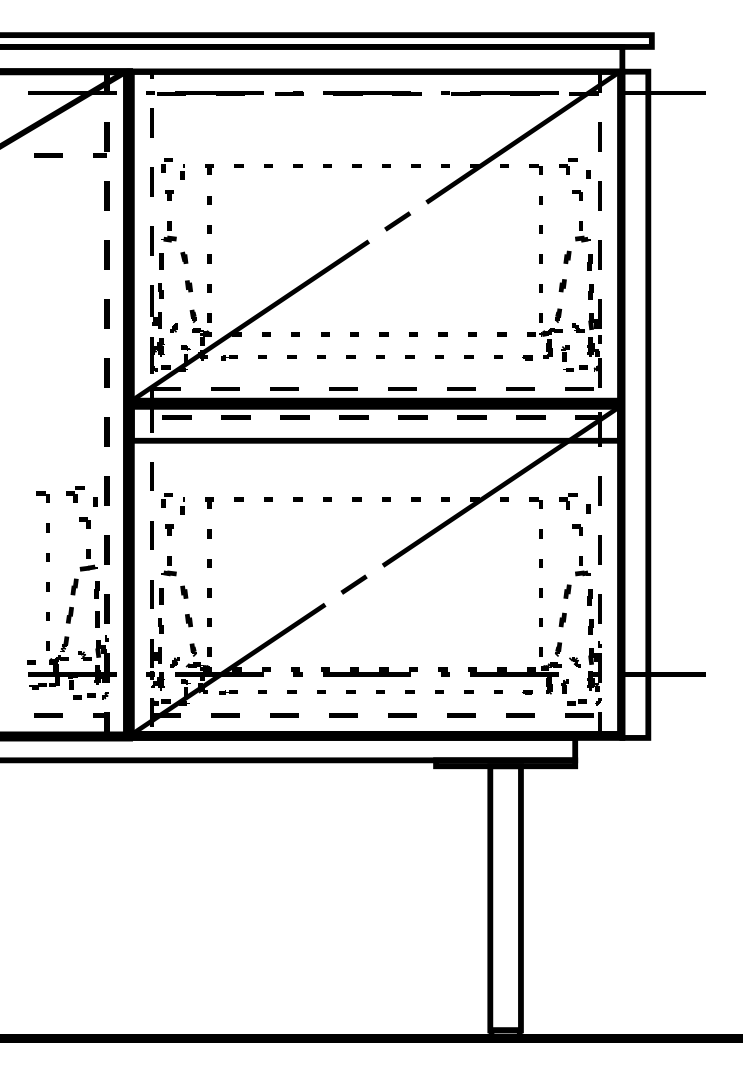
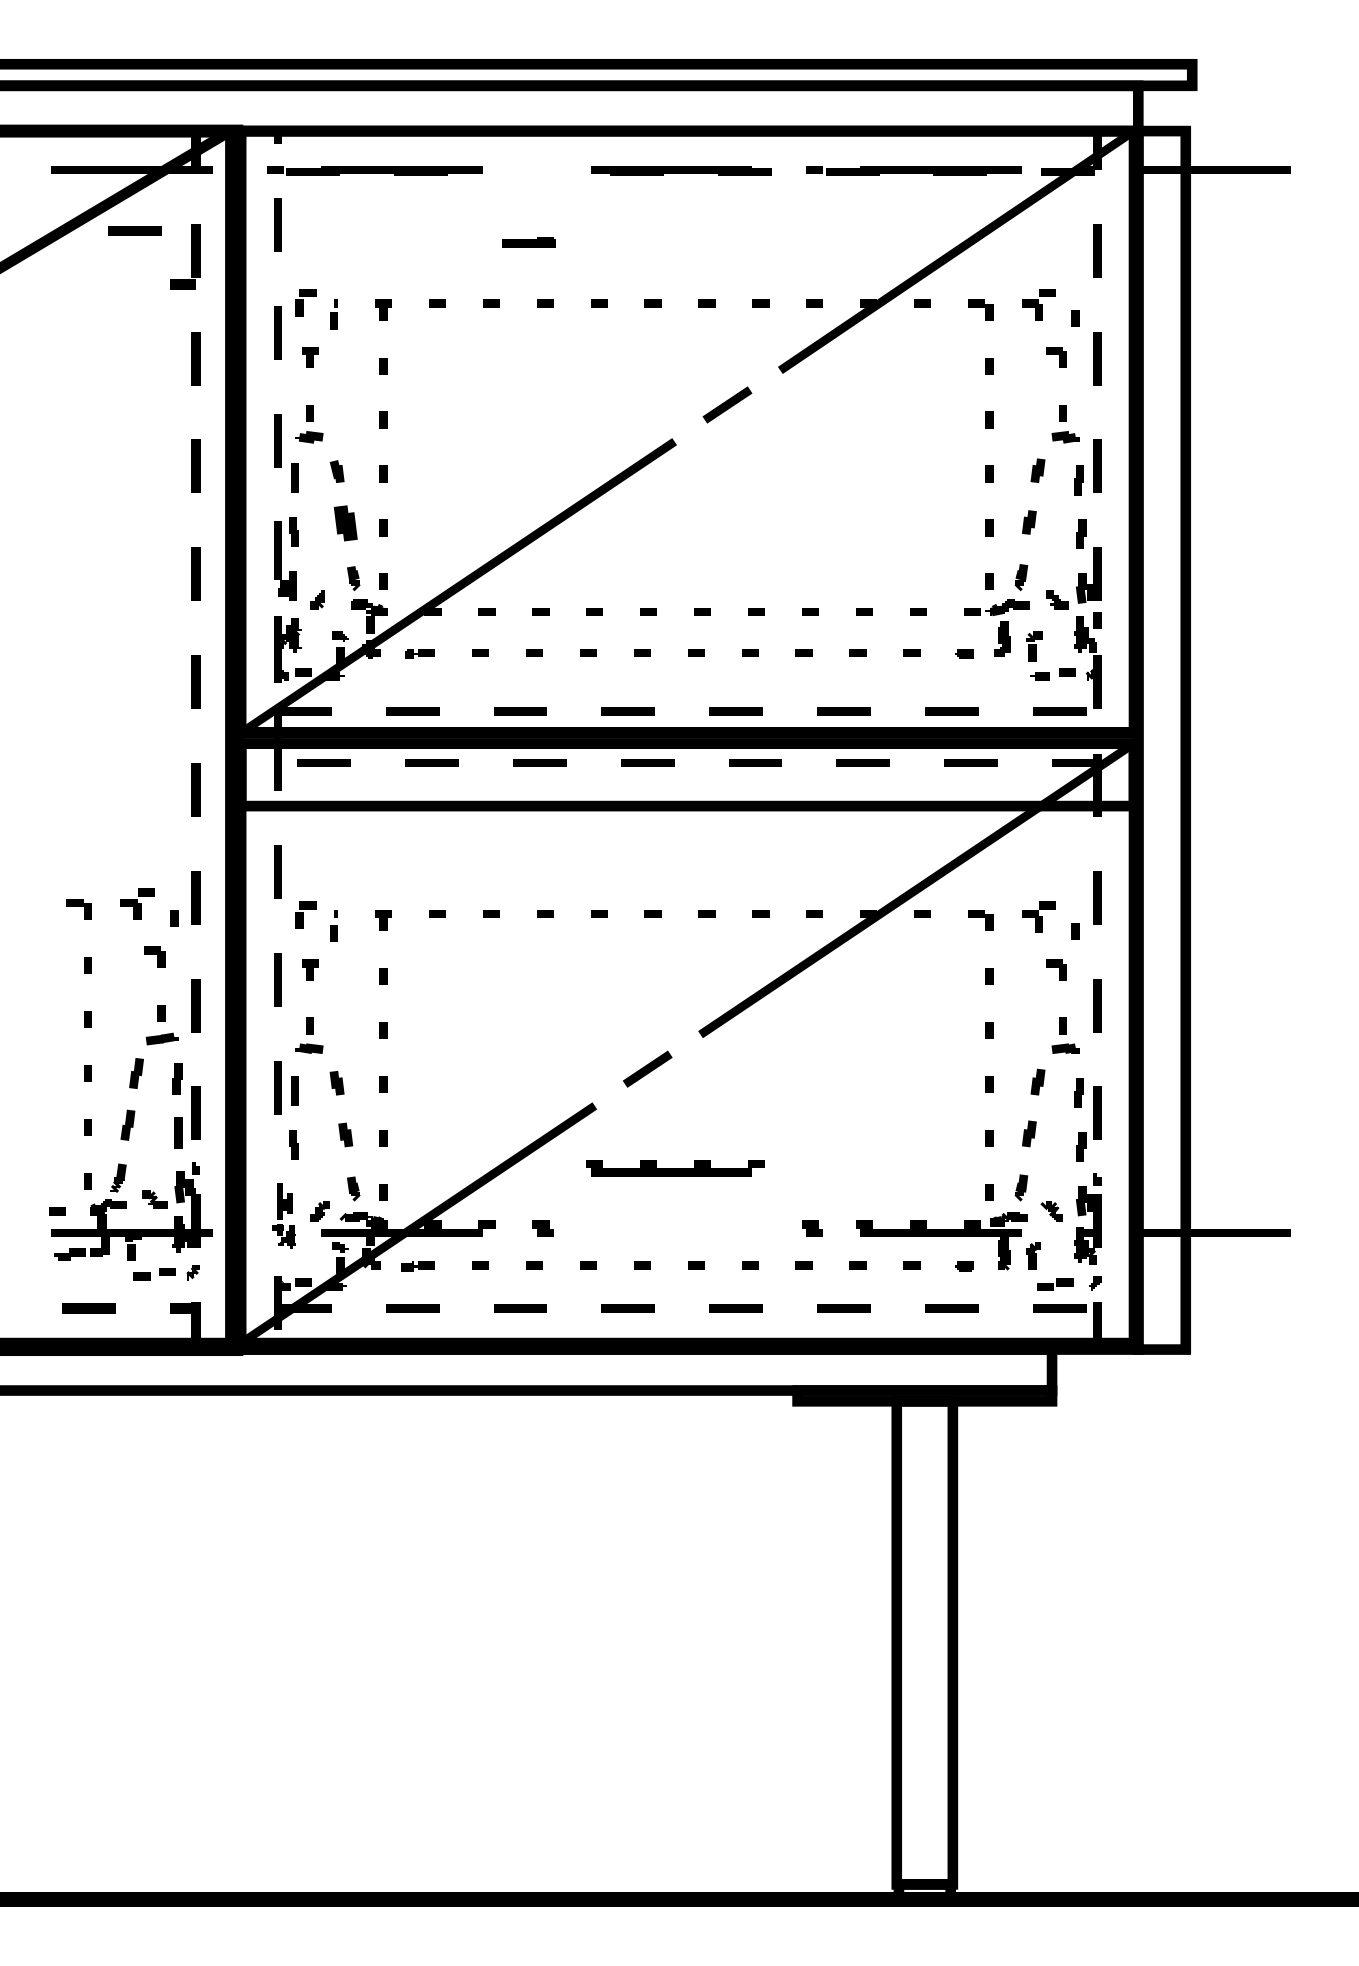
line: (289, 93) -> (529, 242), moved
line: (48, 155) -> (134, 231), moved
part: (188, 286) -> (344, 523), size x1.6
part: (155, 664) -> (284, 1215), size x0.7
part: (369, 671) -> (675, 1167), moved

